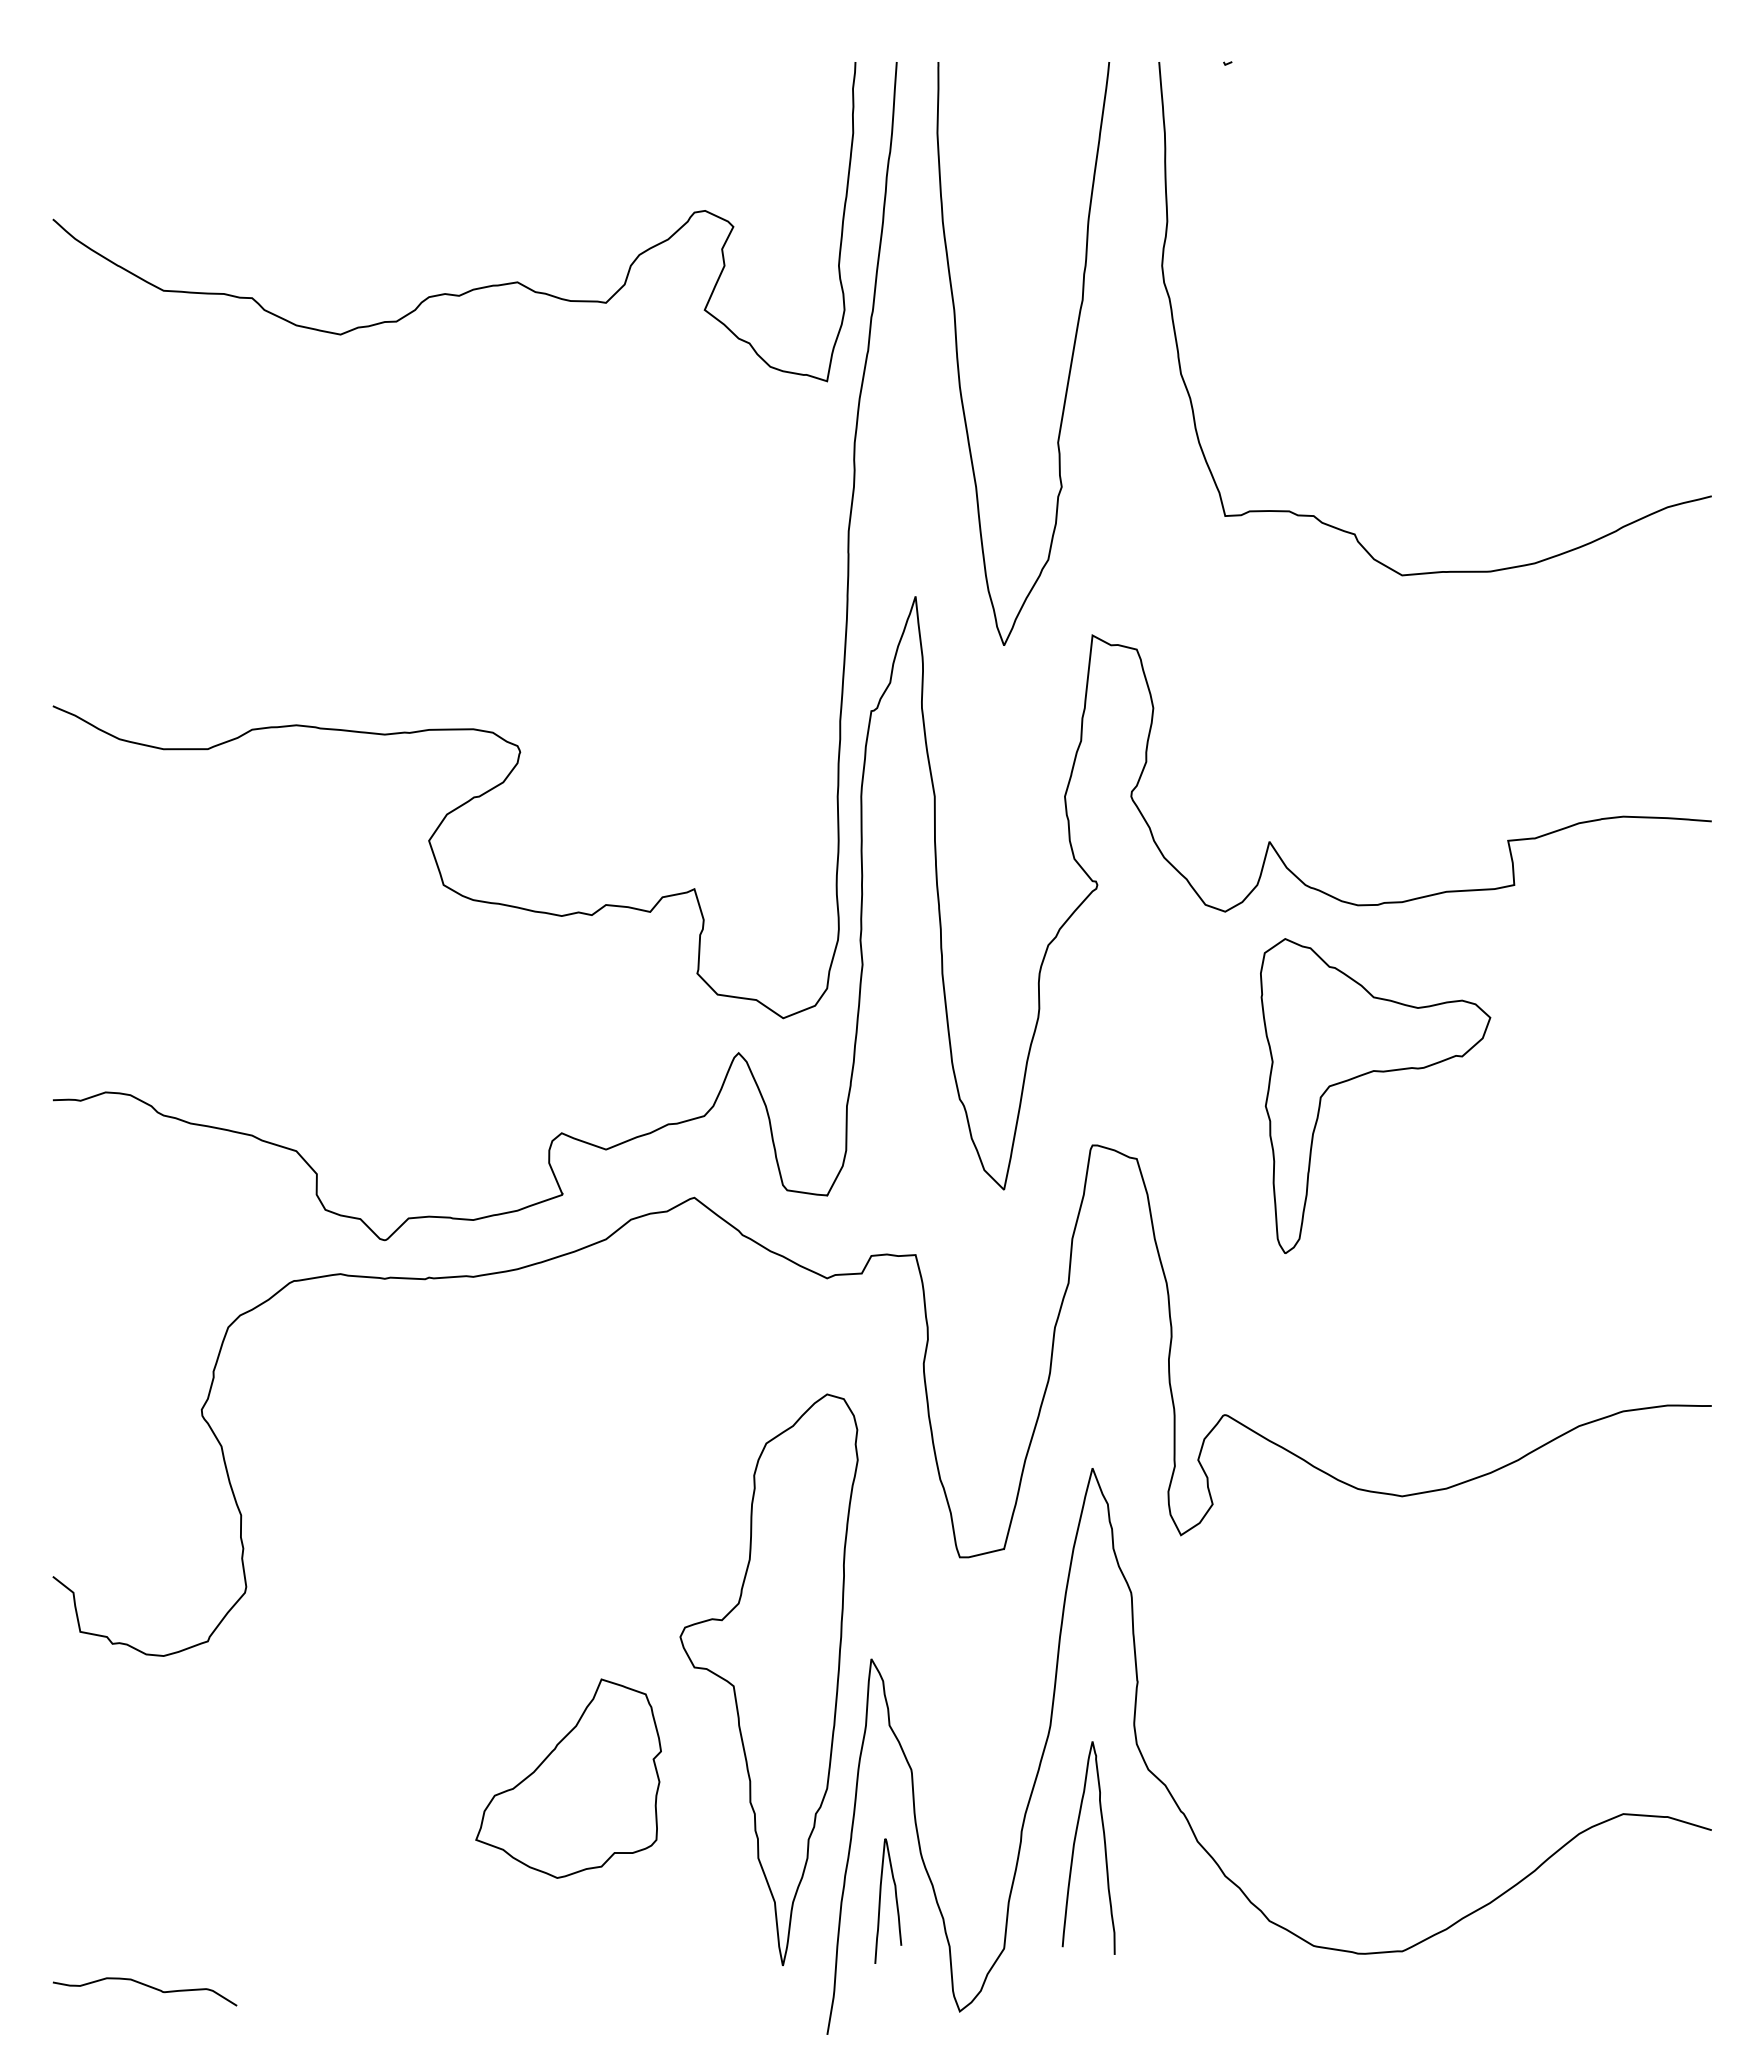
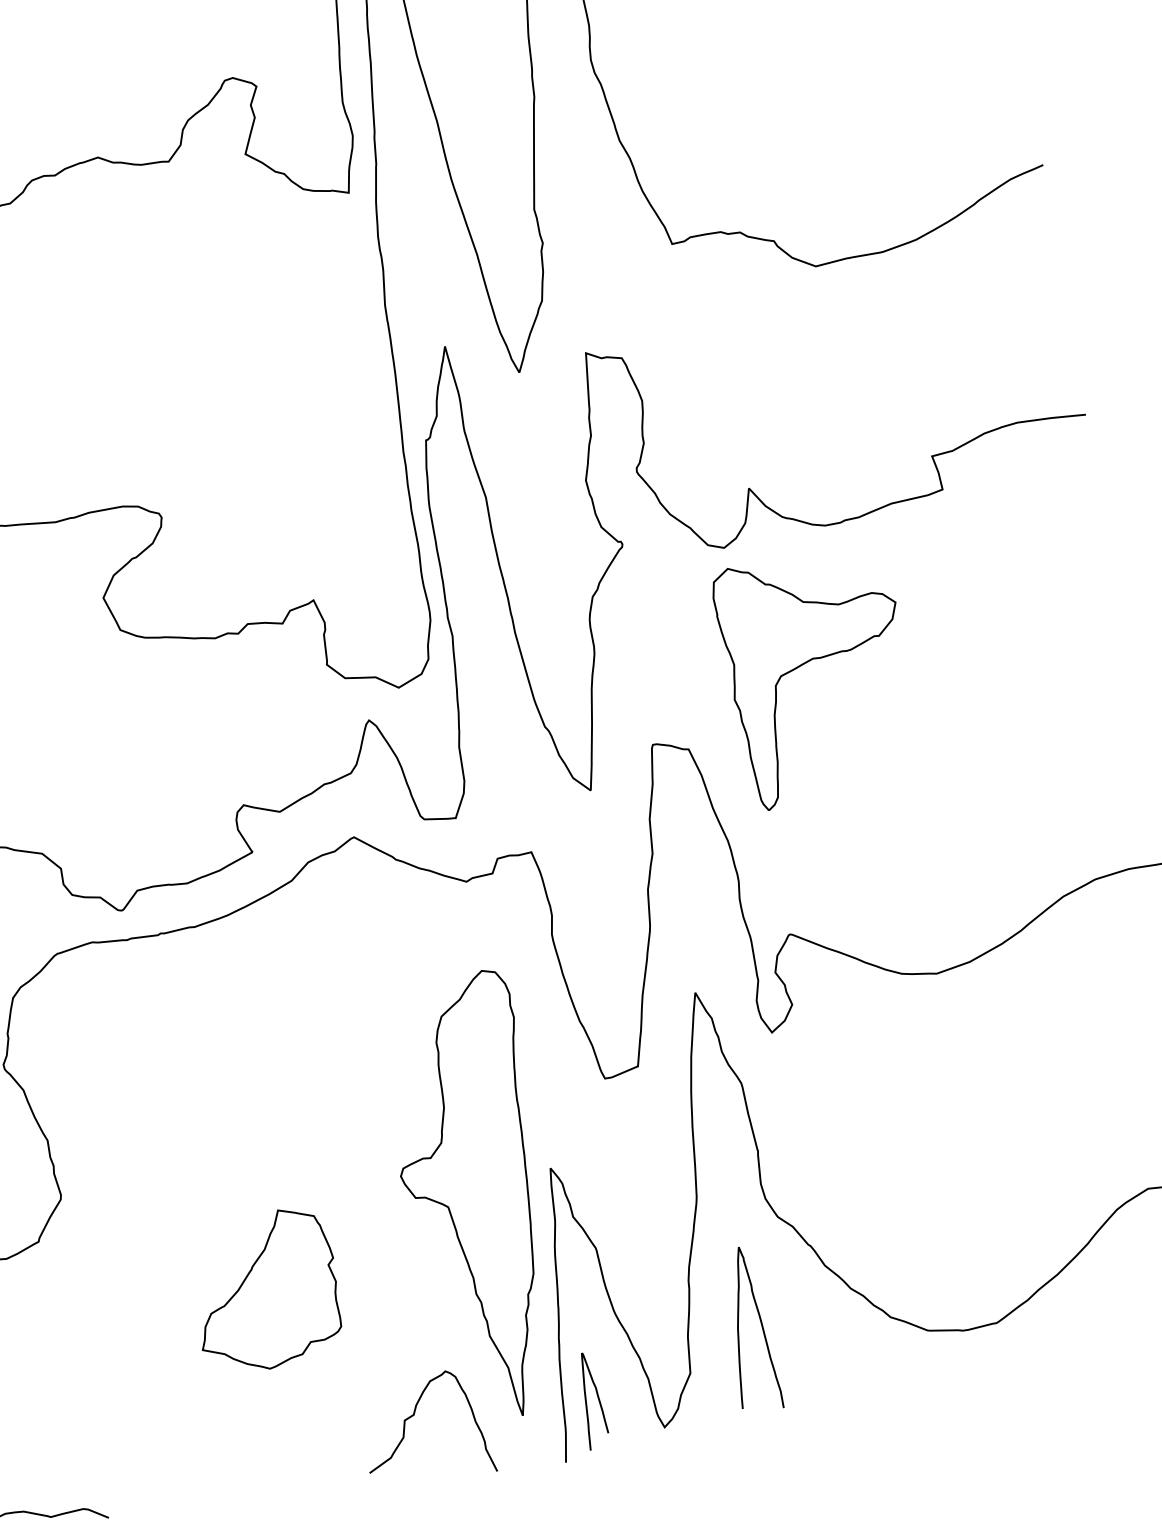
part: (1367, 1074) -> (808, 662), moved
part: (568, 1778) -> (265, 1290), moved
curve: (1075, 1842) -> (738, 1326), moved
curve: (895, 1900) -> (597, 1399), moved
curve: (645, 1942) -> (414, 1415), added

